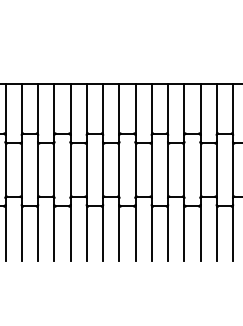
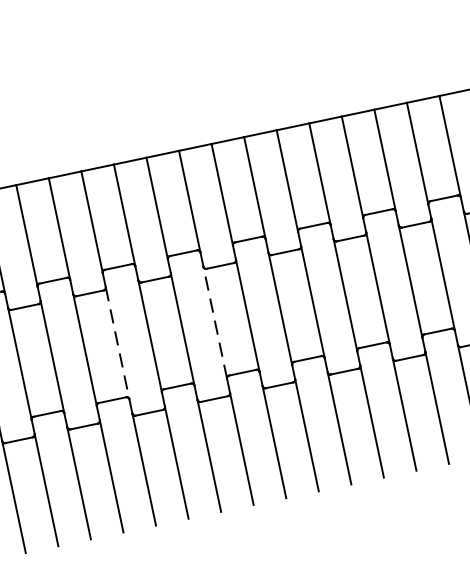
line: (54, 170) -> (118, 344), solid -> dashed
line: (103, 170) -> (216, 323), solid -> dashed

